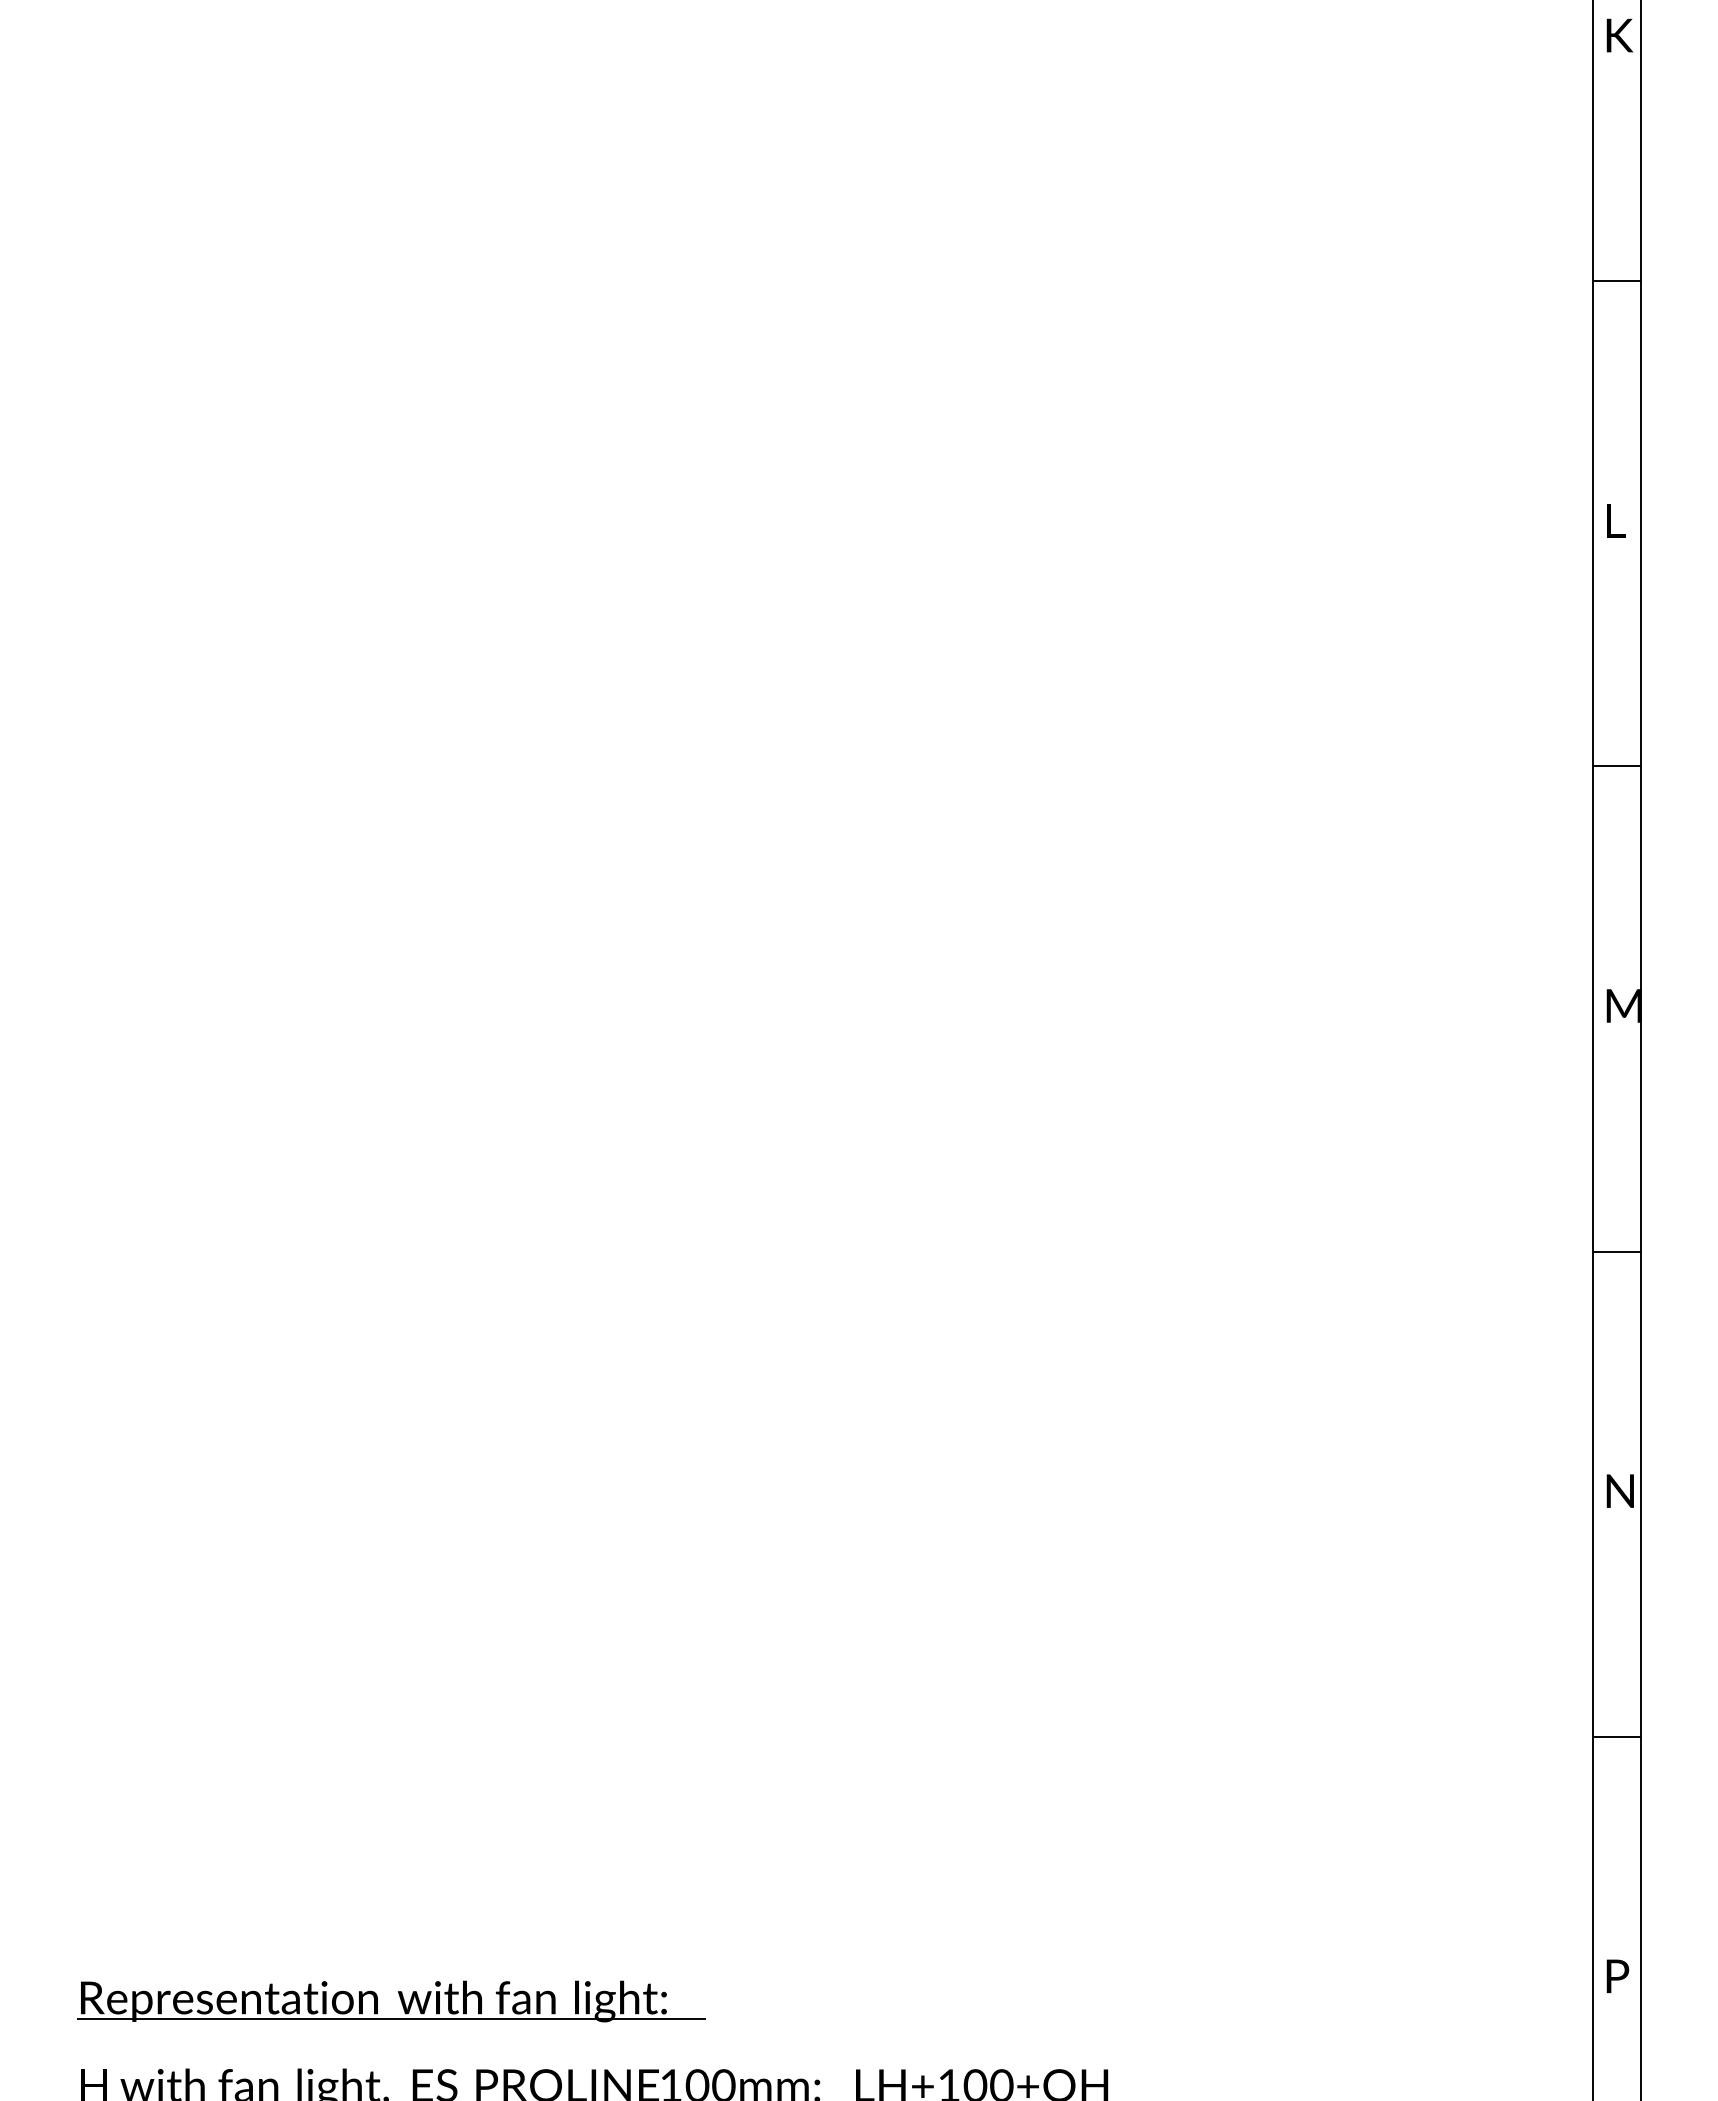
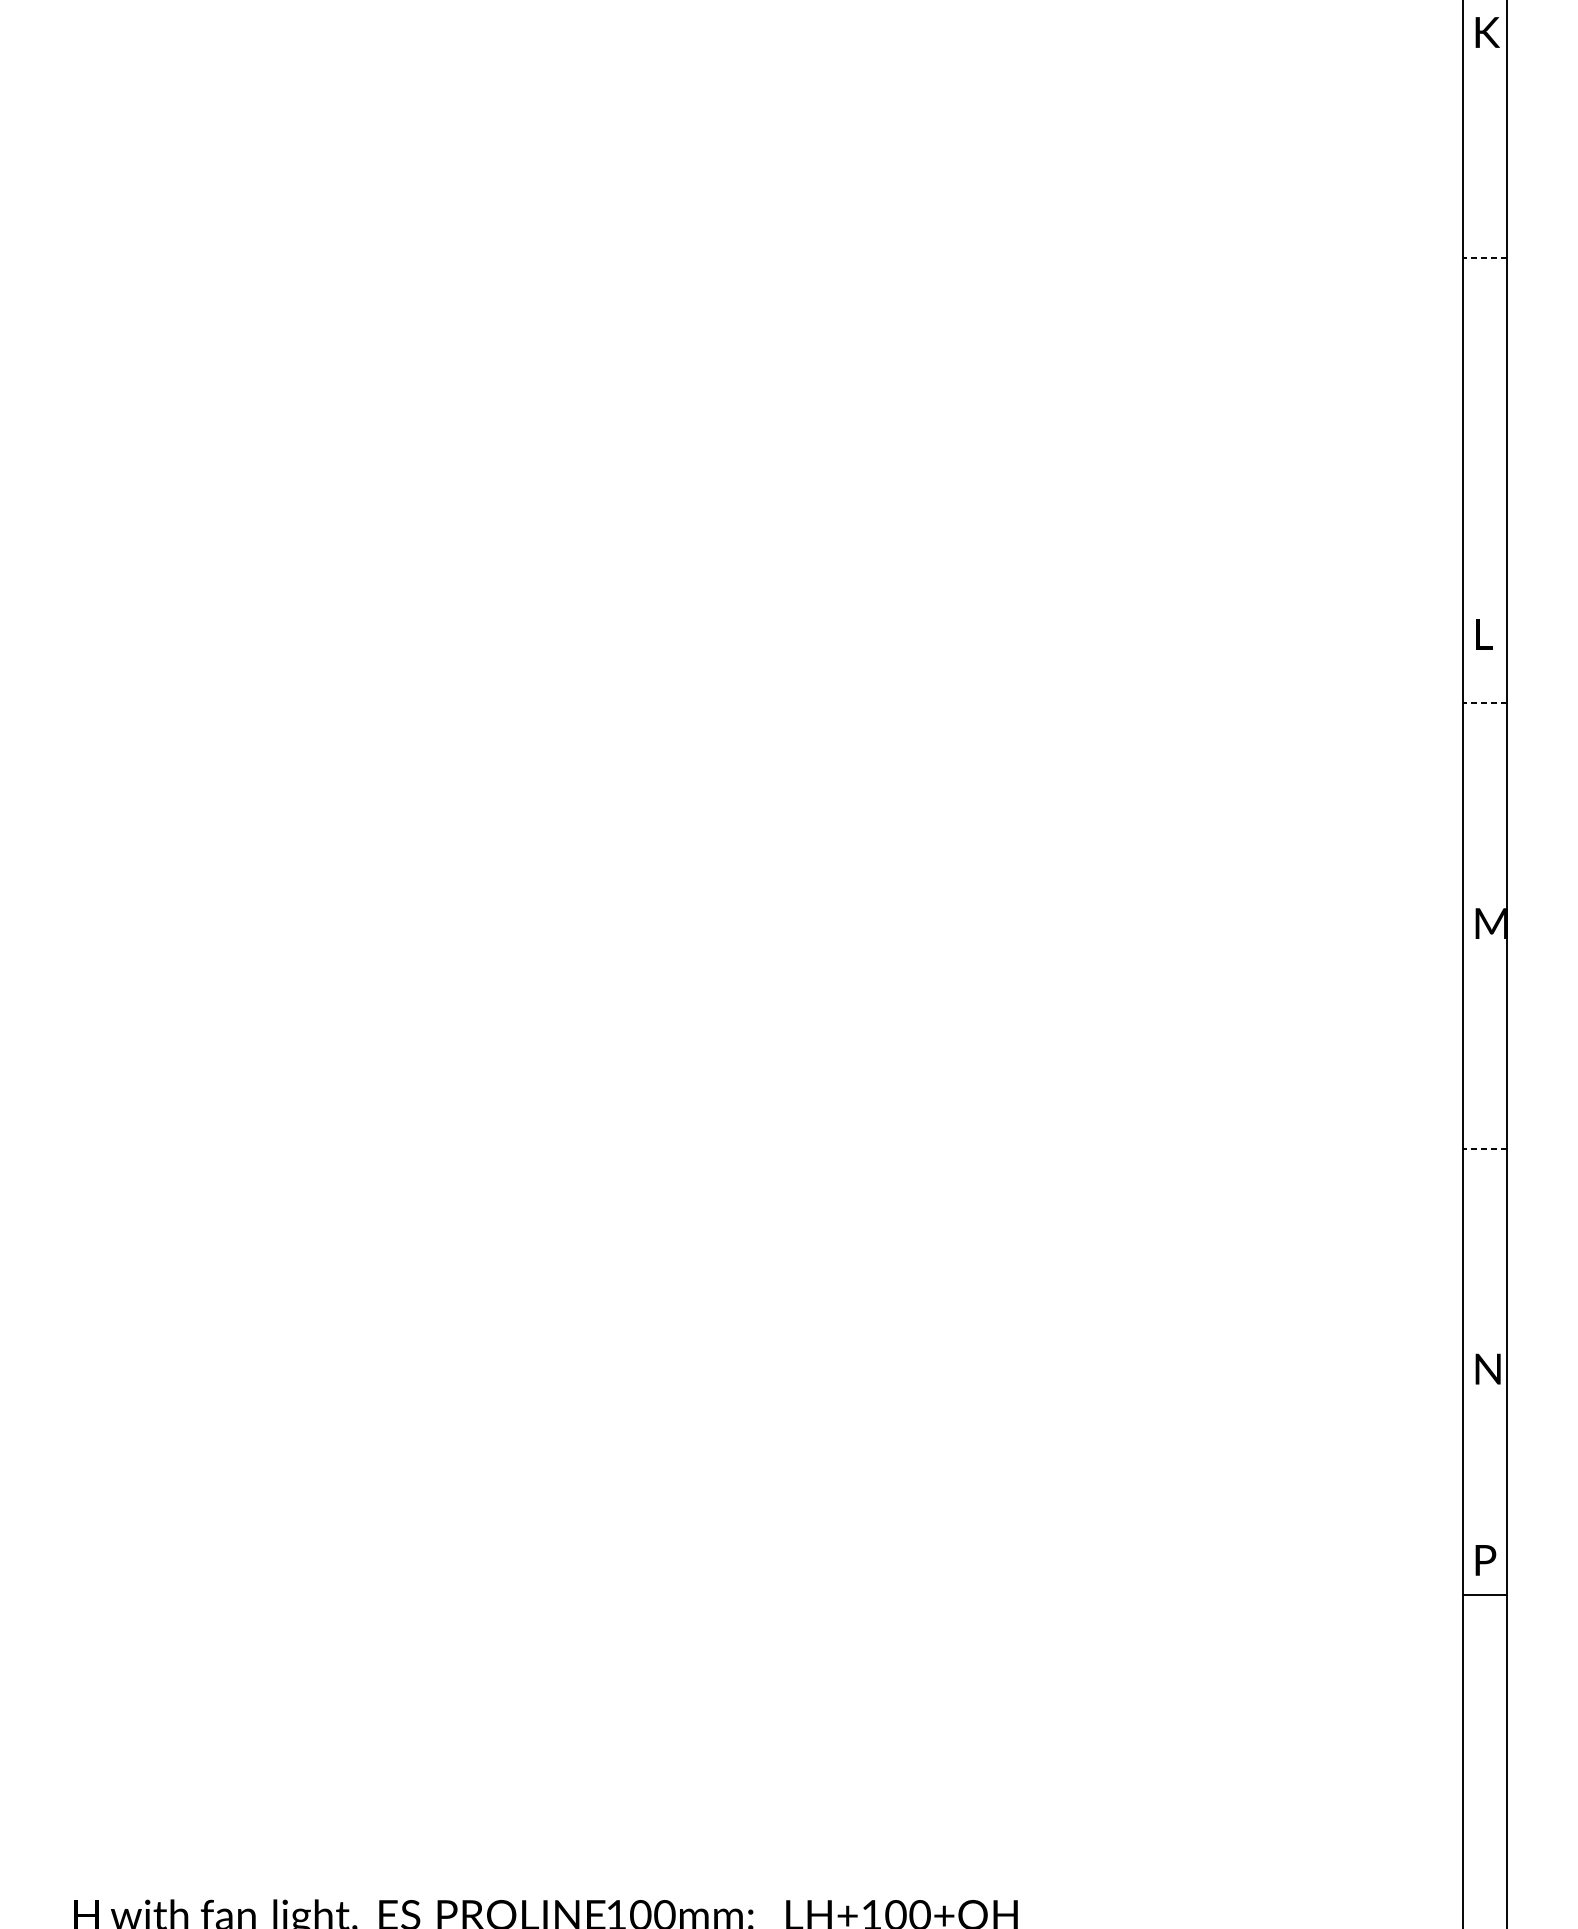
line: (1616, 281) -> (1484, 258), solid -> dashed
text: (1616, 520) -> (1484, 633), moved
line: (1616, 766) -> (1484, 703), solid -> dashed
line: (1616, 1251) -> (1484, 1149), solid -> dashed
text: (1617, 1976) -> (1485, 1560), moved
part: (399, 1997) -> (367, 1834), removed

